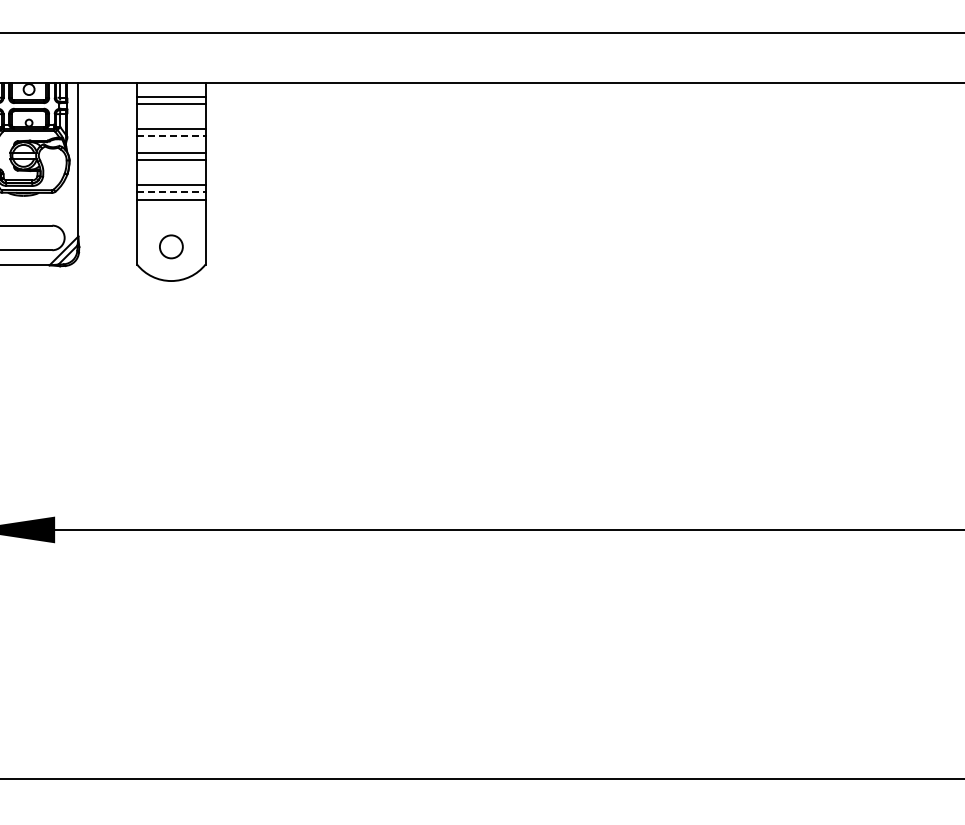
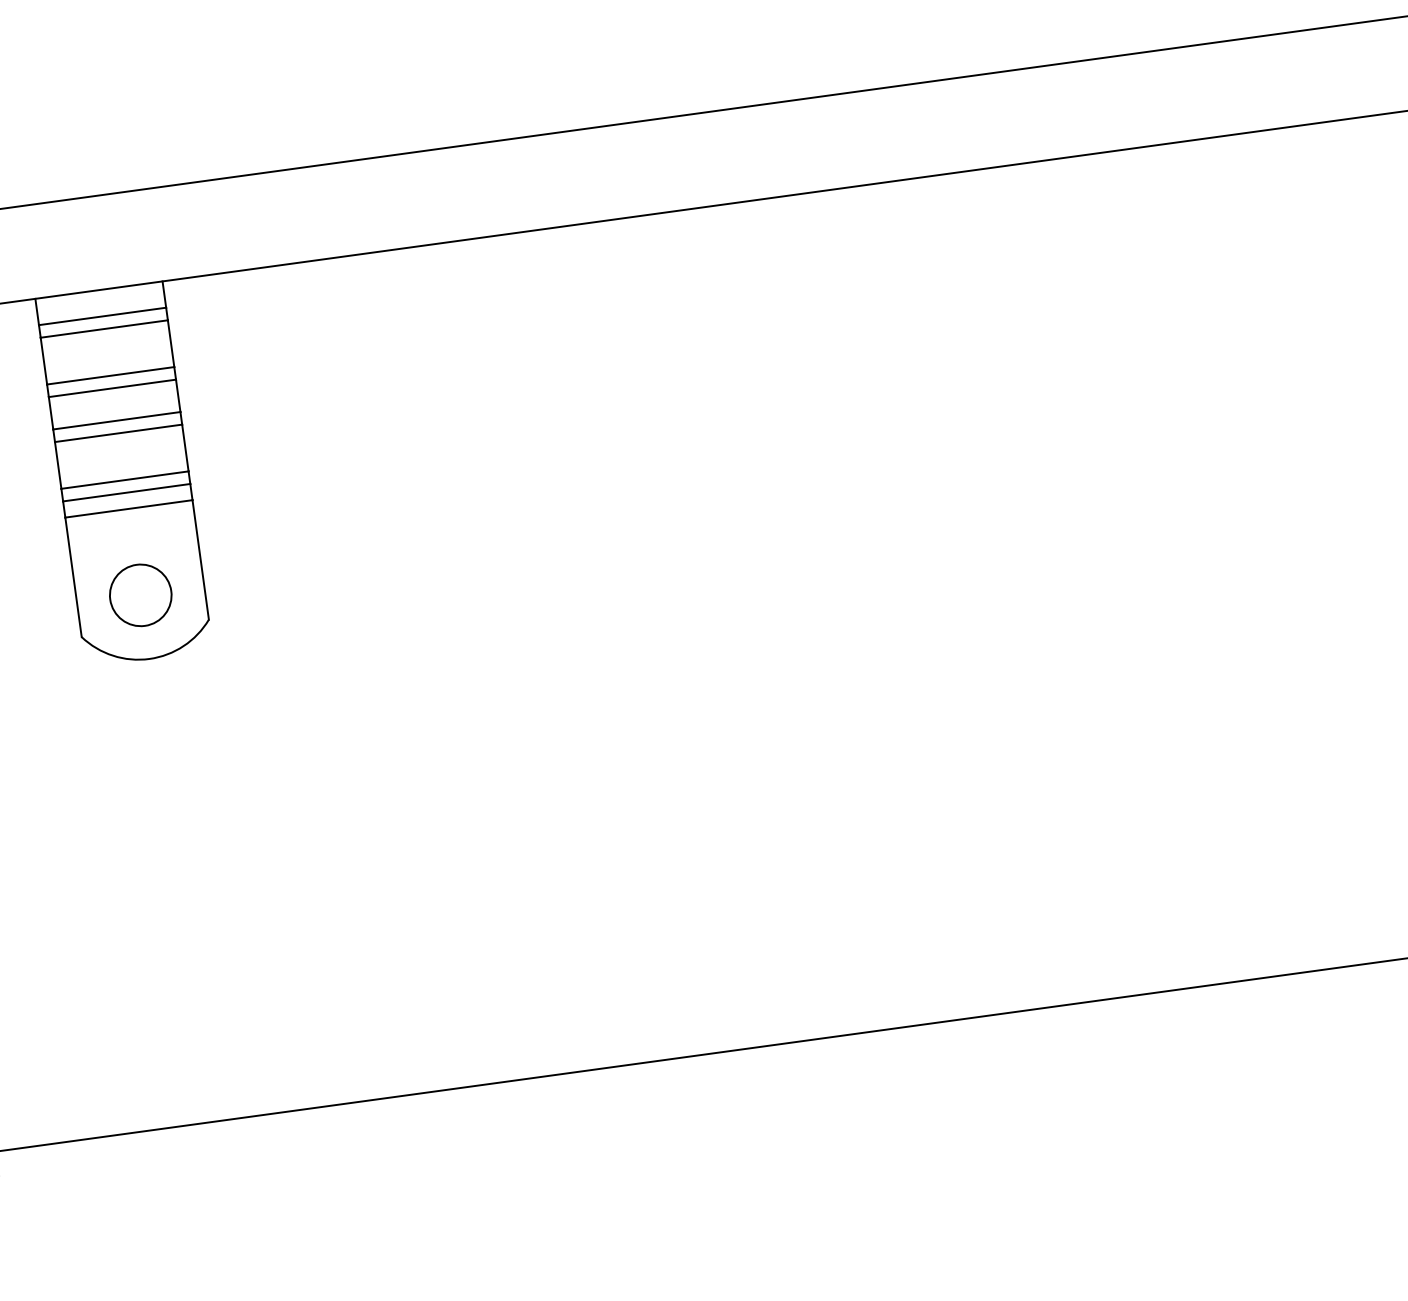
line: (171, 135) -> (112, 388), dashed -> solid
line: (171, 191) -> (126, 492), dashed -> solid
circle: (171, 246) -> (140, 594), size x1.43

